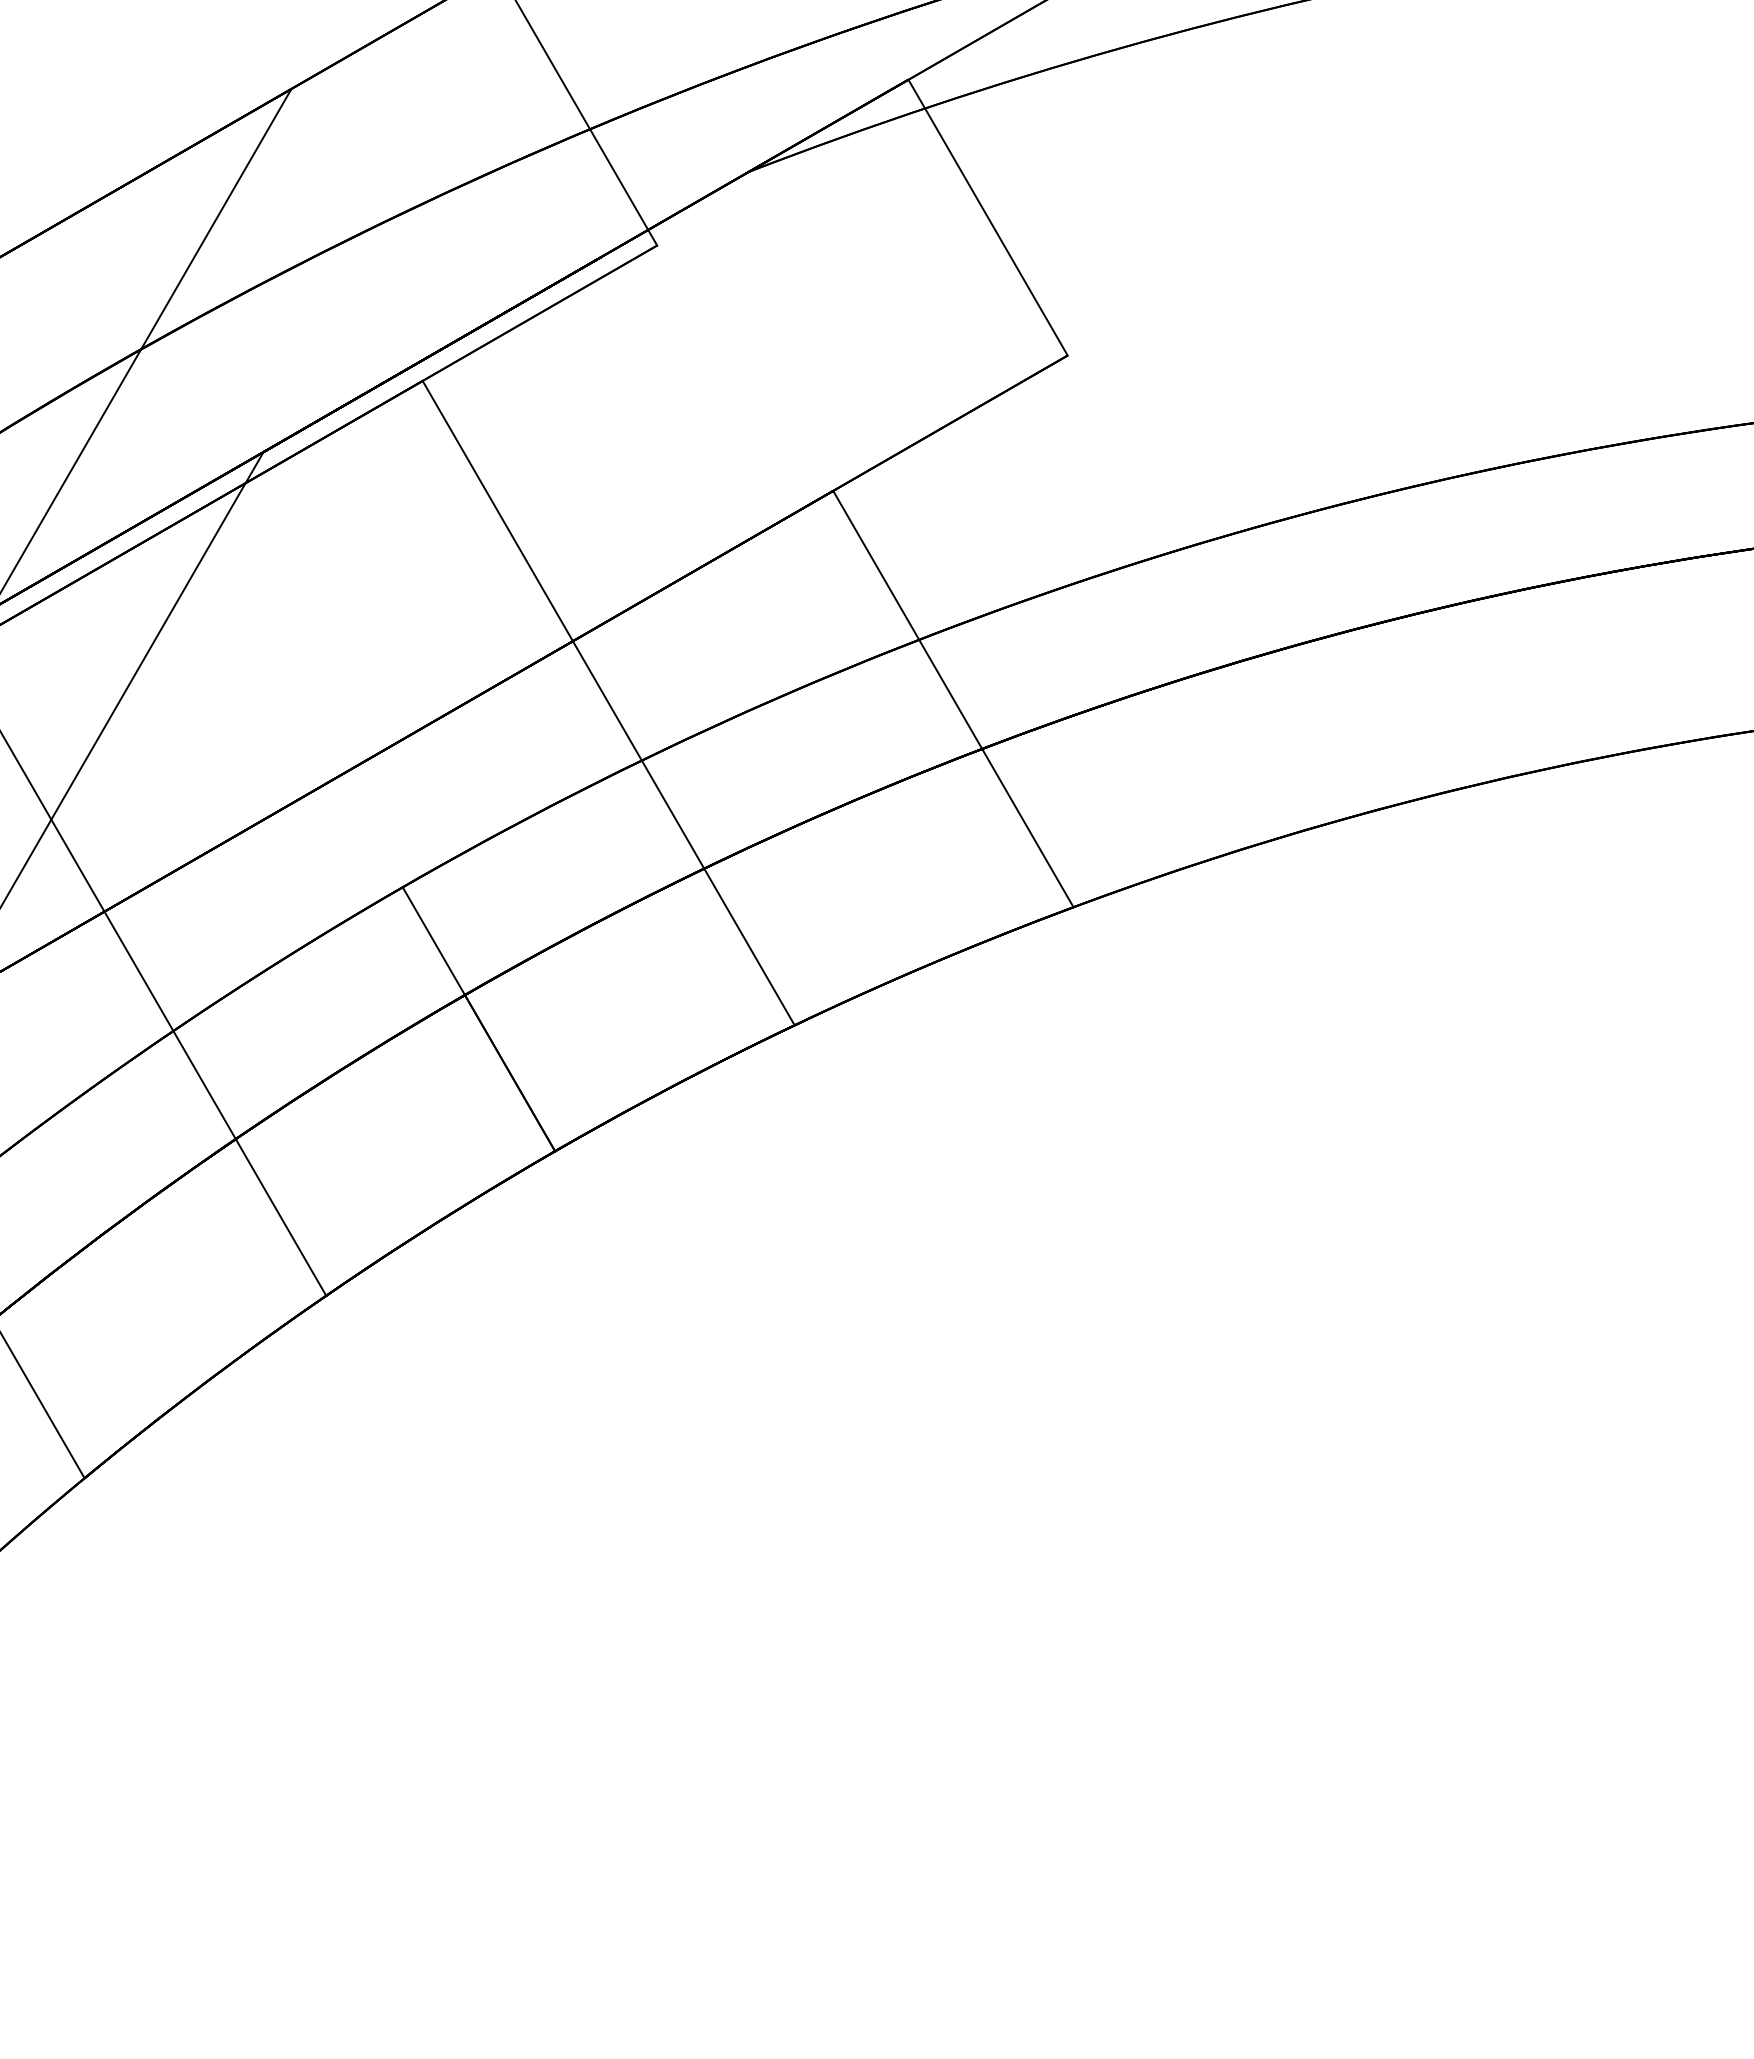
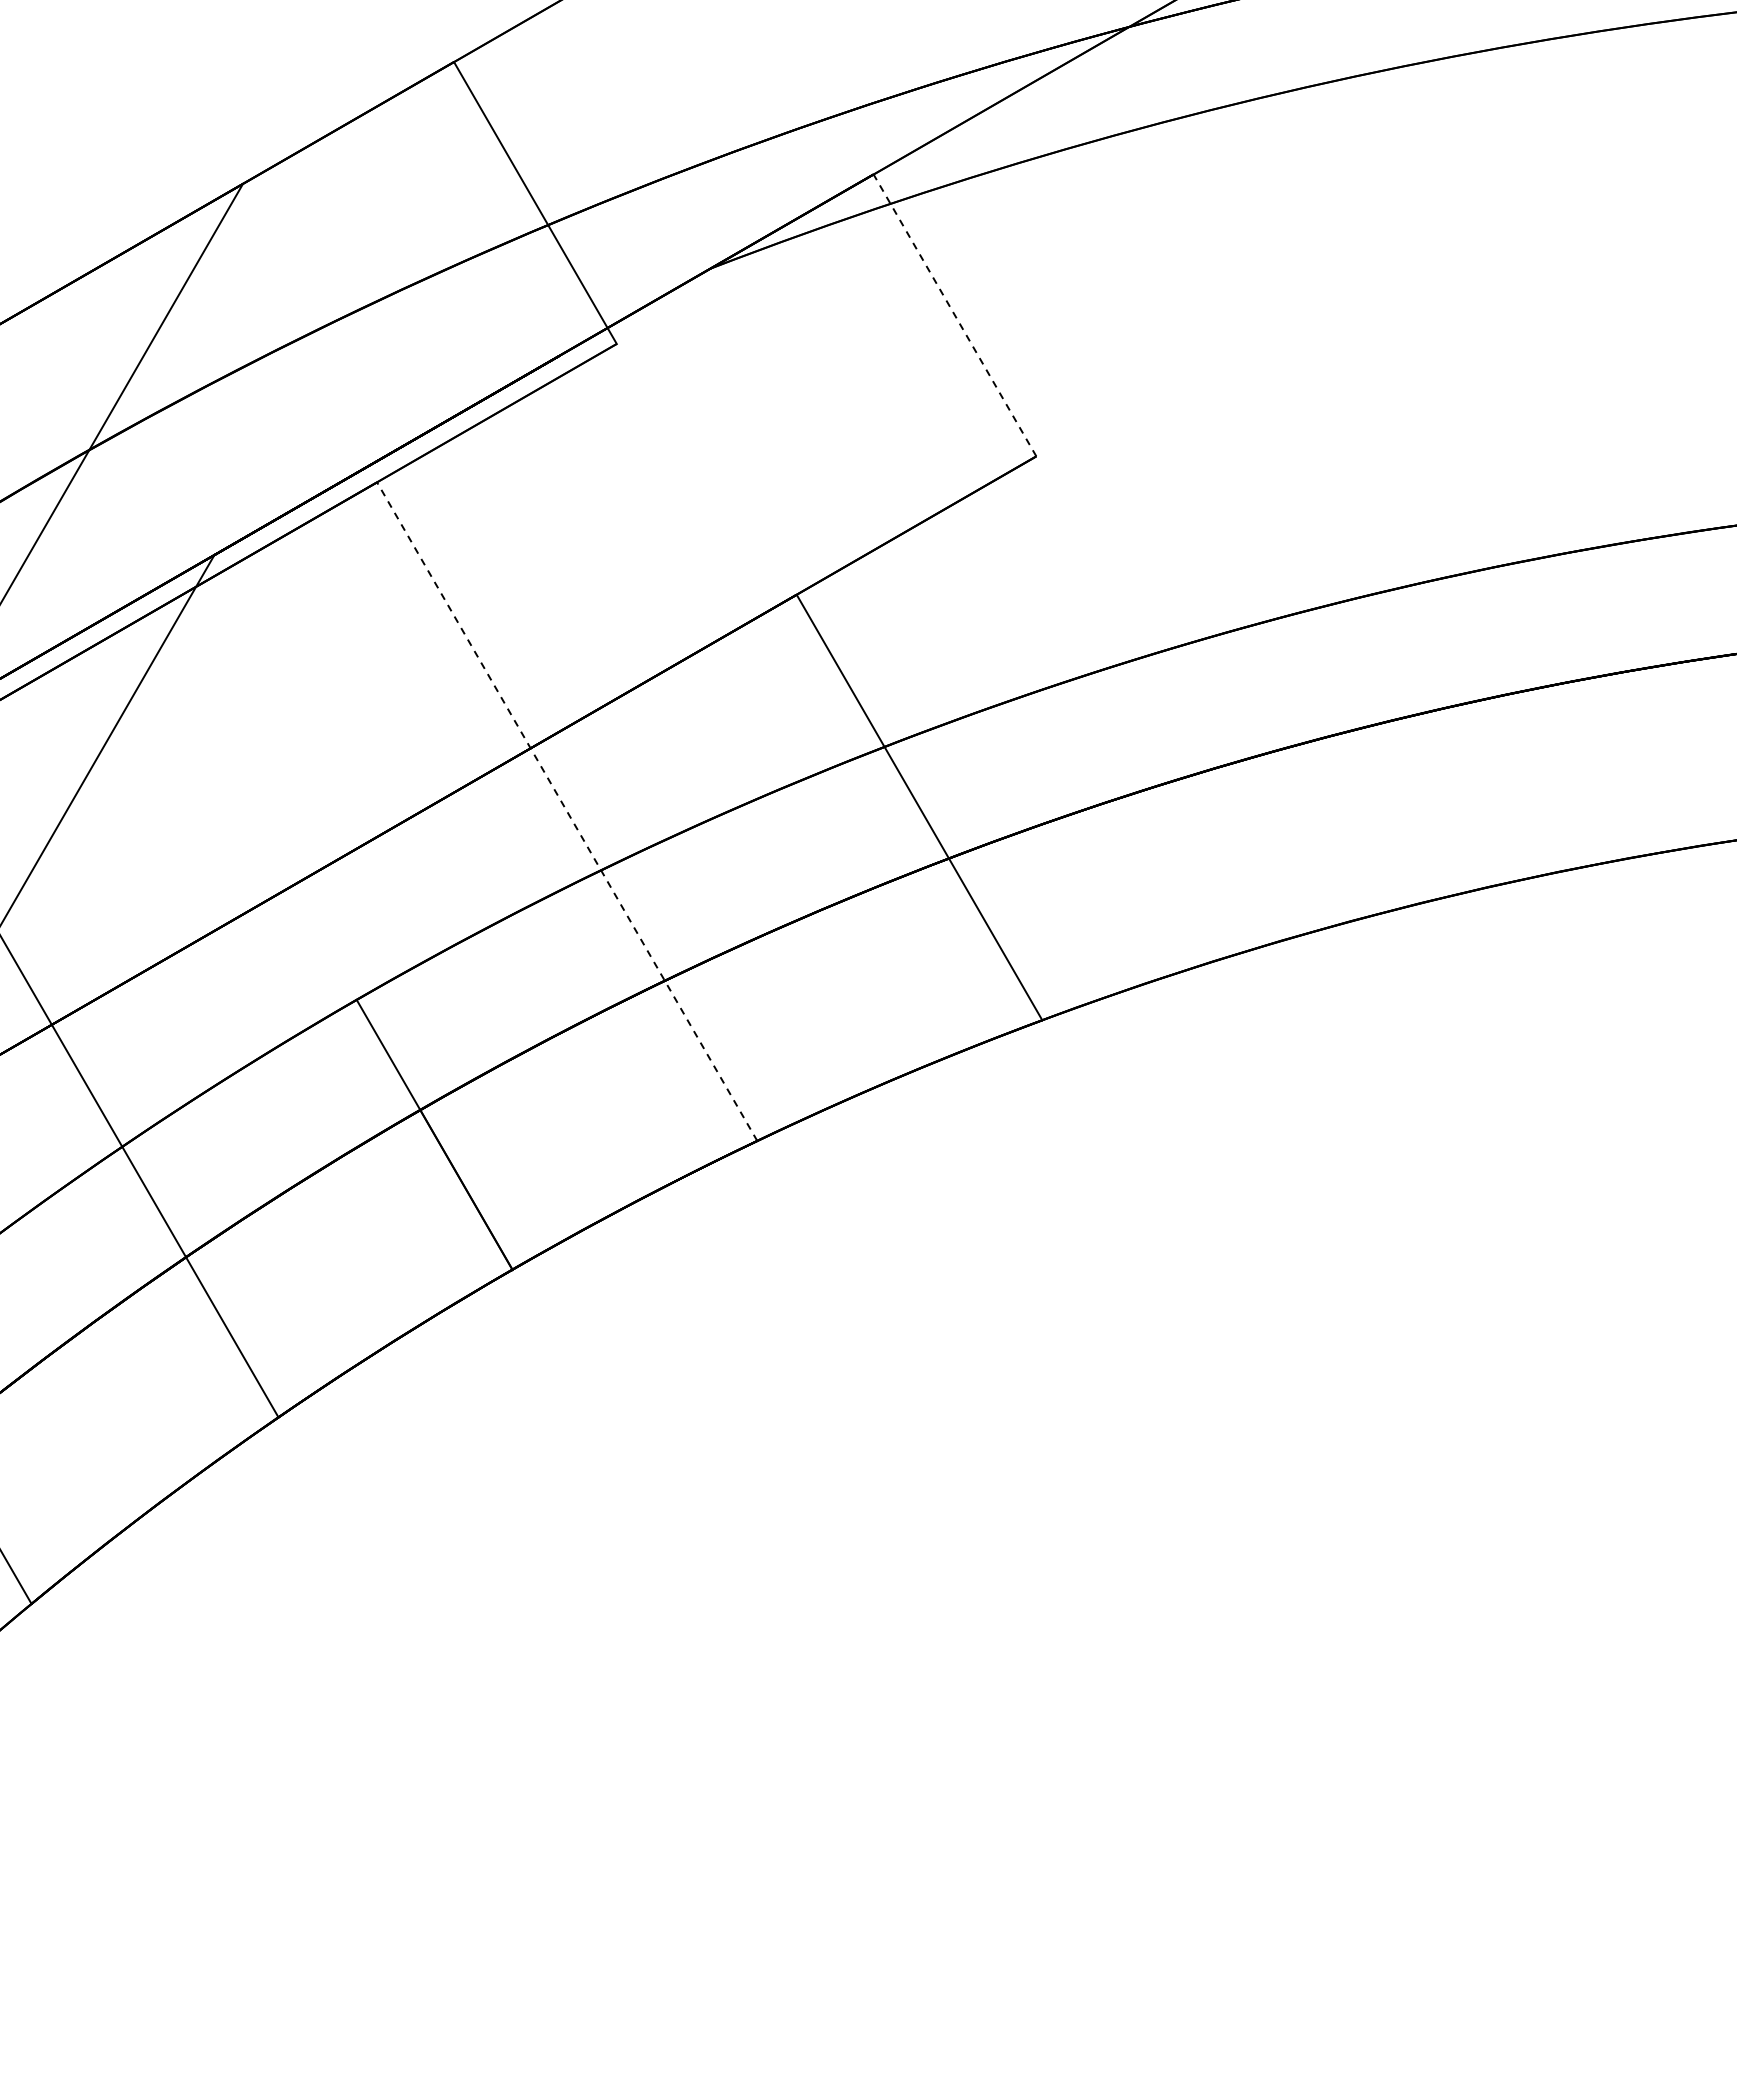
line: (987, 217) -> (954, 315), solid -> dashed
line: (608, 703) -> (567, 812), solid -> dashed

